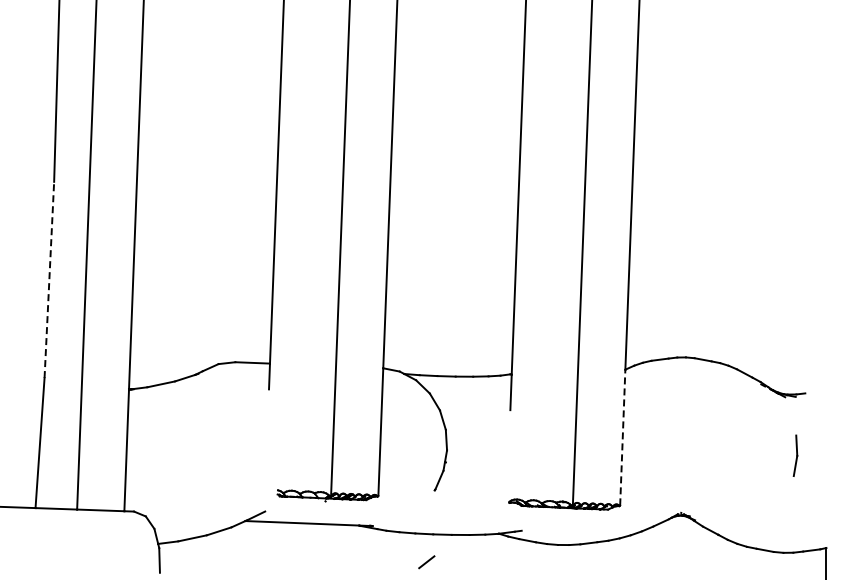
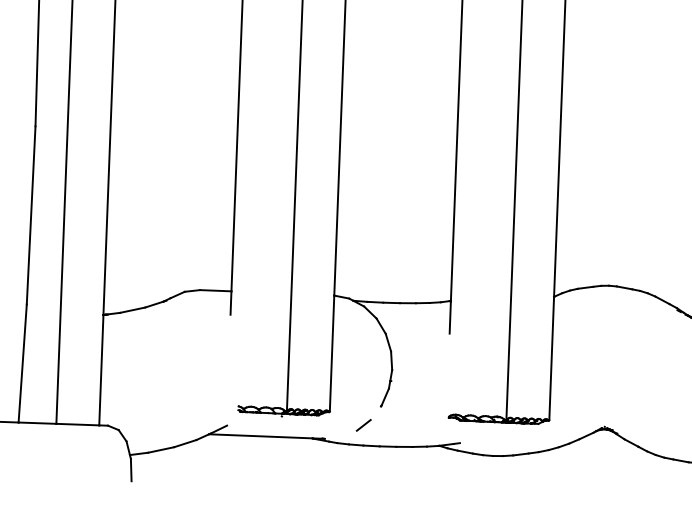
line: (49, 279) -> (31, 215), dashed -> solid
line: (622, 437) -> (551, 358), dashed -> solid
line: (426, 562) -> (363, 425), moved

